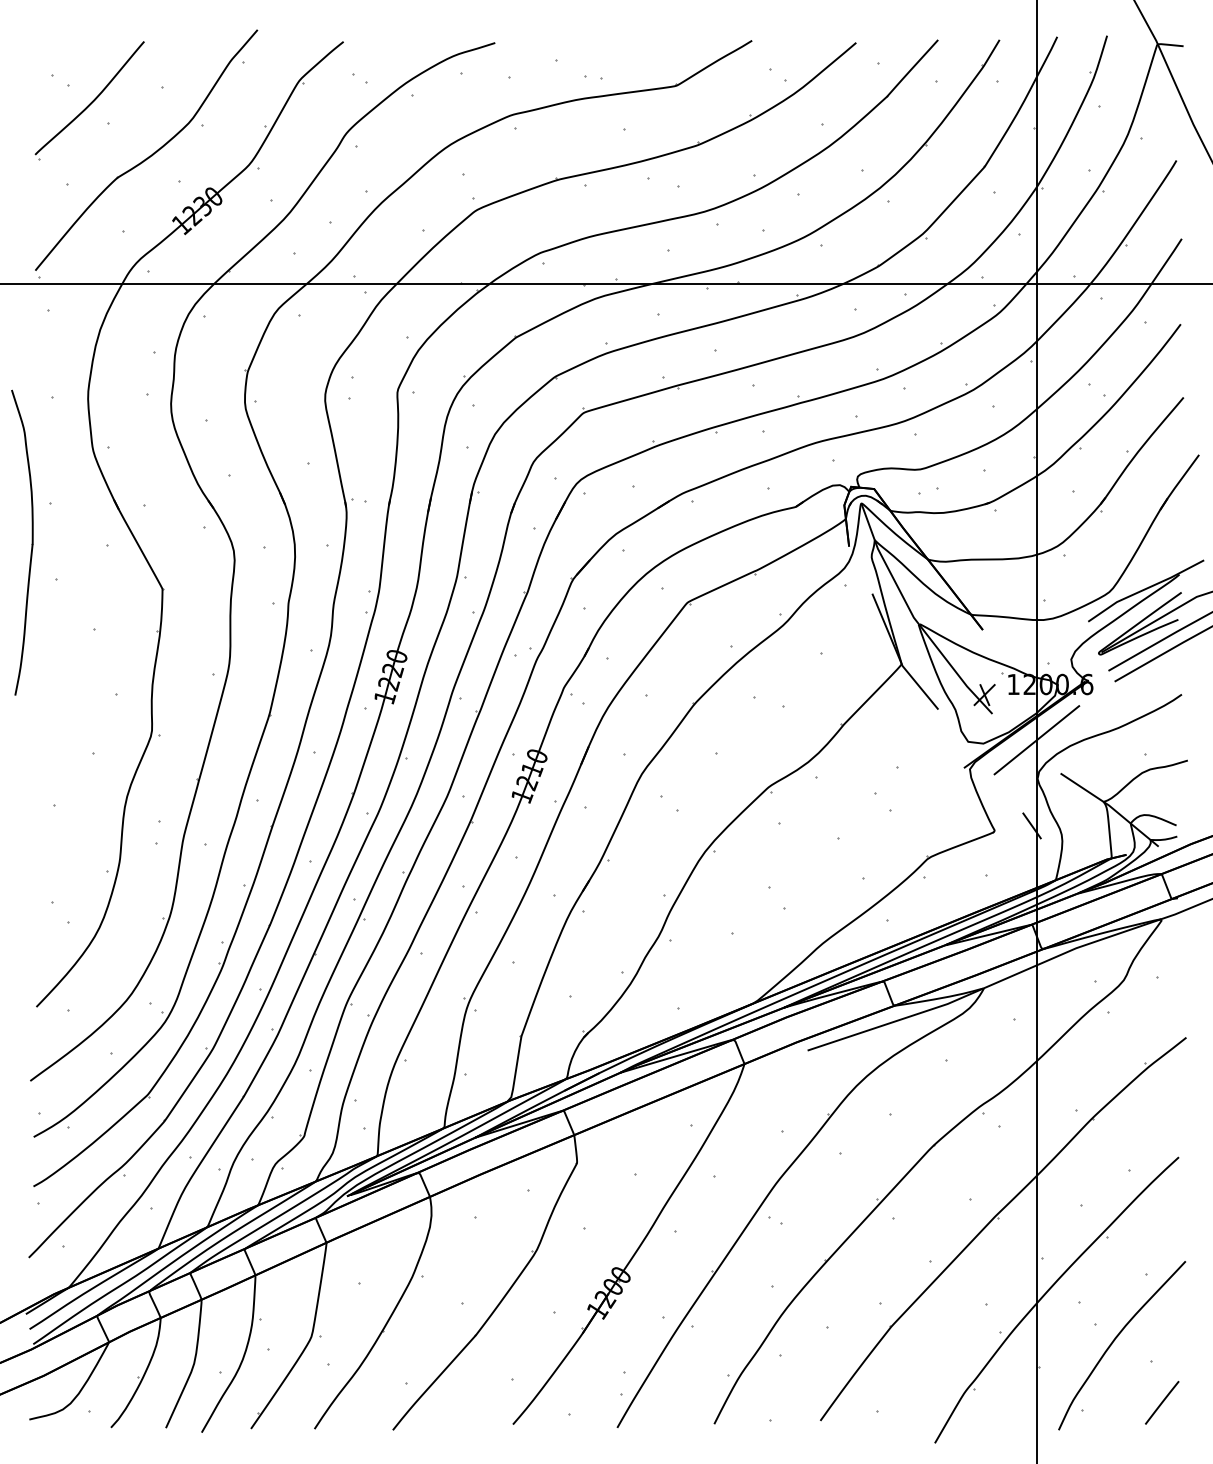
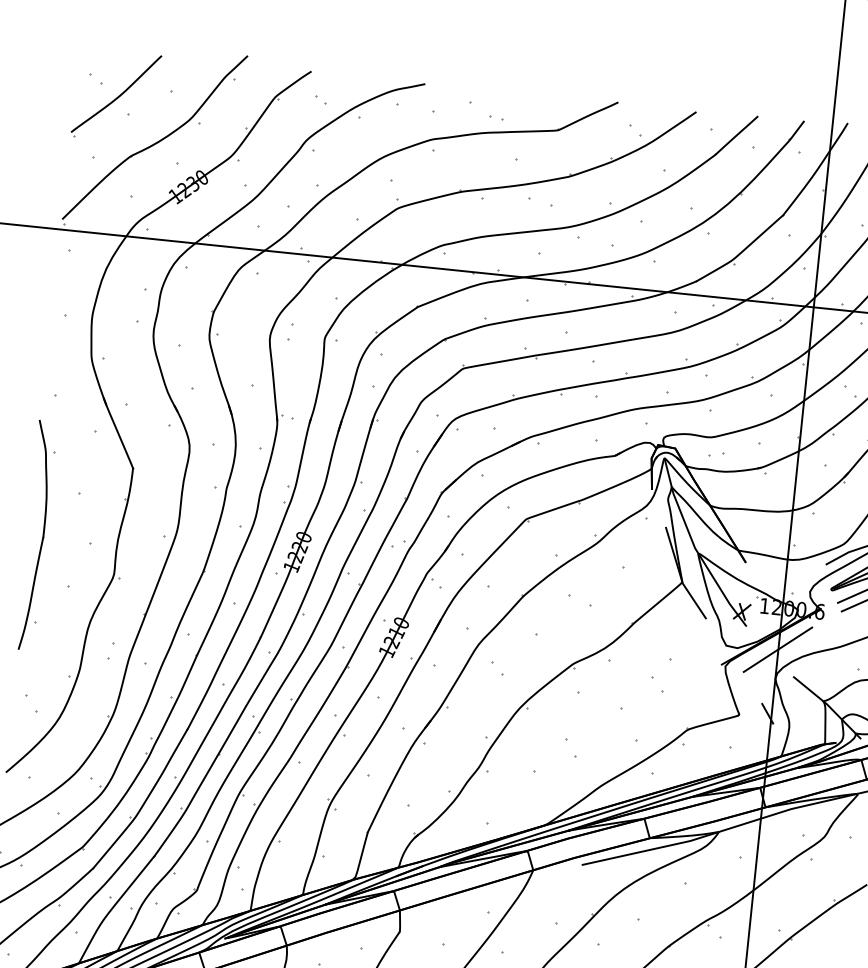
part: (31, 542) -> (42, 536), moved

